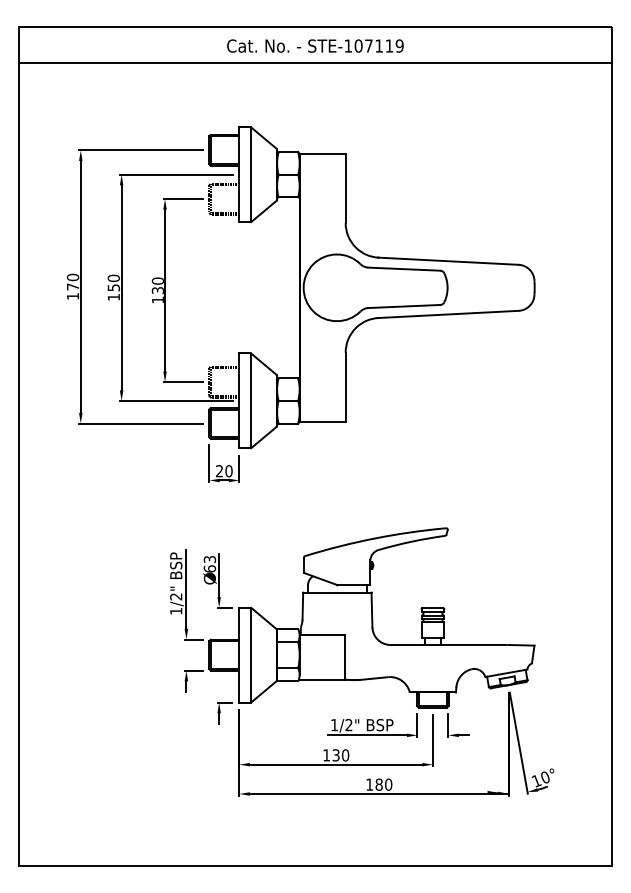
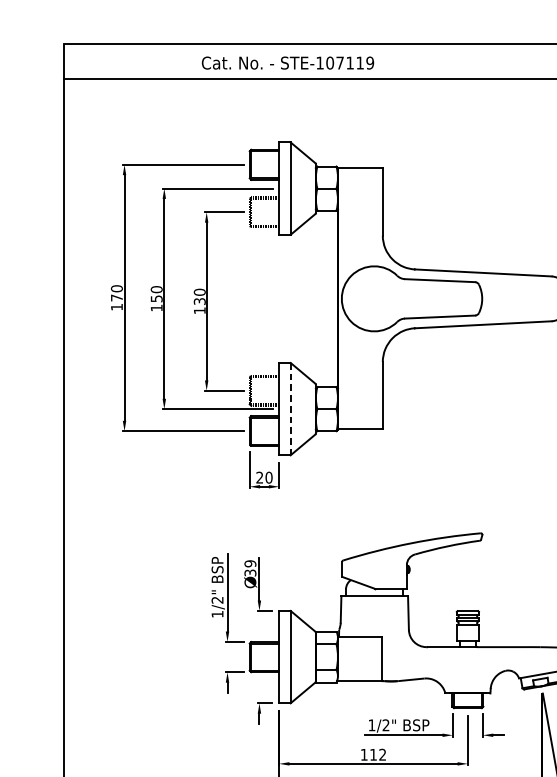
text: (315, 45) -> (288, 62), moved
line: (251, 401) -> (290, 409), solid -> dashed
text: (209, 563) -> (250, 567), 63 -> 39
text: (340, 755) -> (377, 754), 130 -> 112

